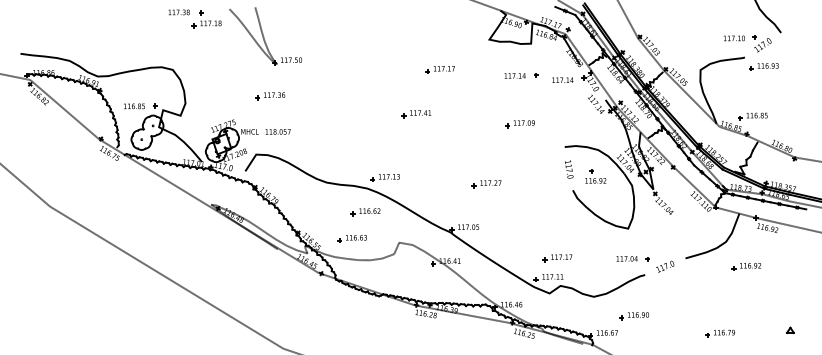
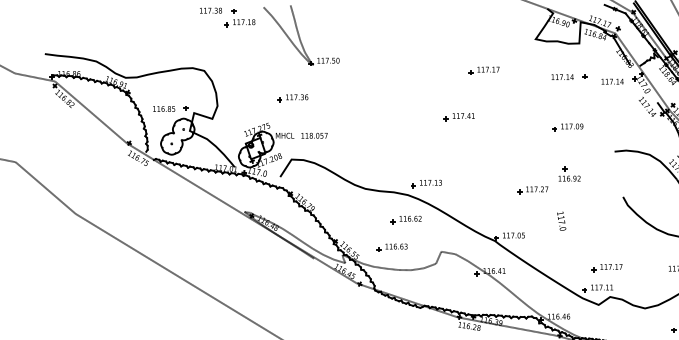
part: (270, 96) -> (292, 98), moved
text: (569, 169) -> (561, 221), moved
part: (595, 176) -> (569, 174), moved

